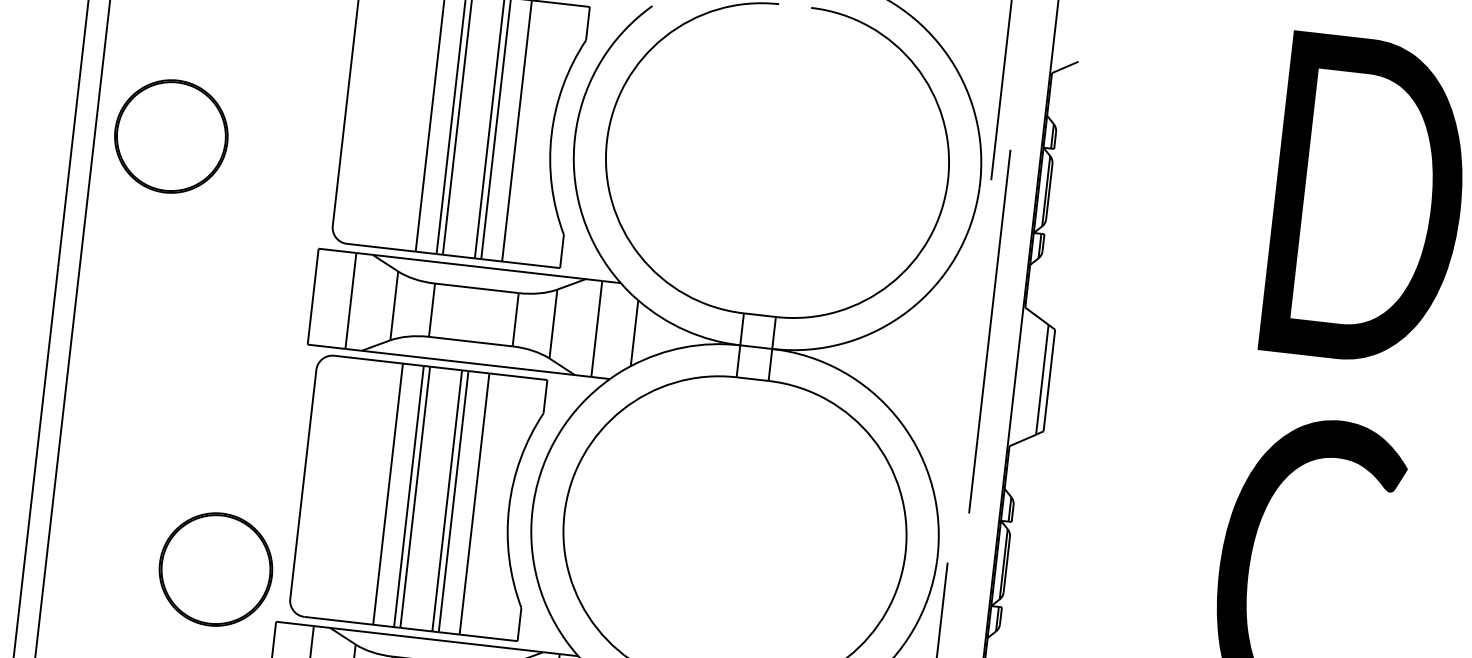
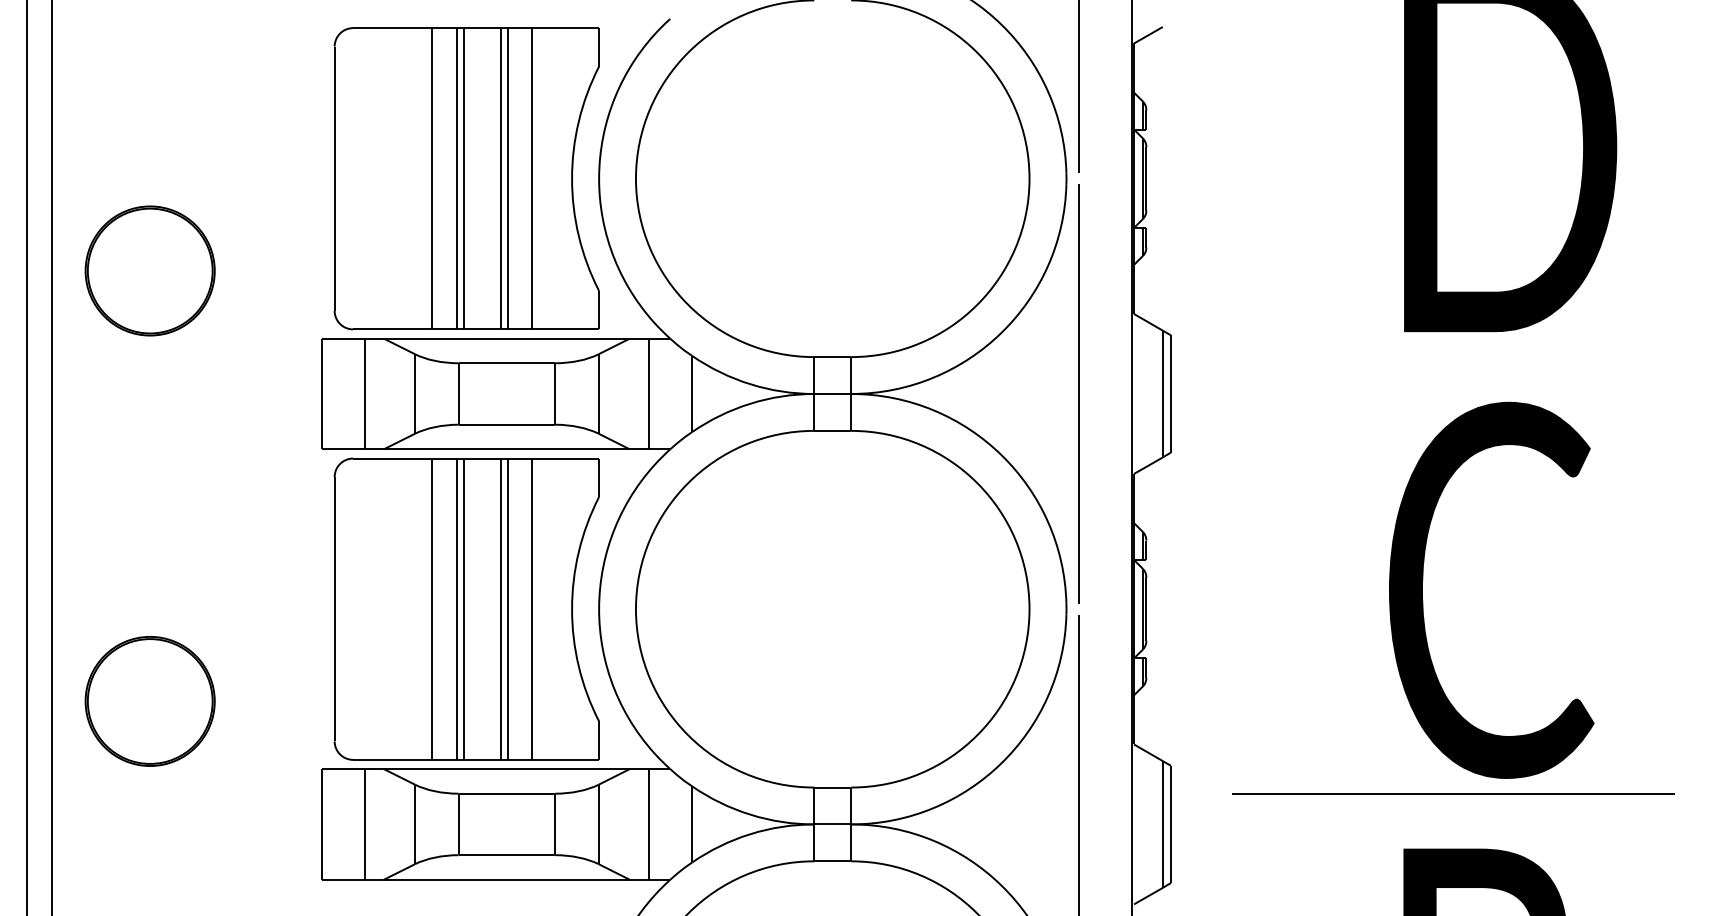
part: (170, 136) -> (149, 270), moved
line: (989, 331) -> (1078, 393), moved
part: (215, 569) -> (149, 701), moved

